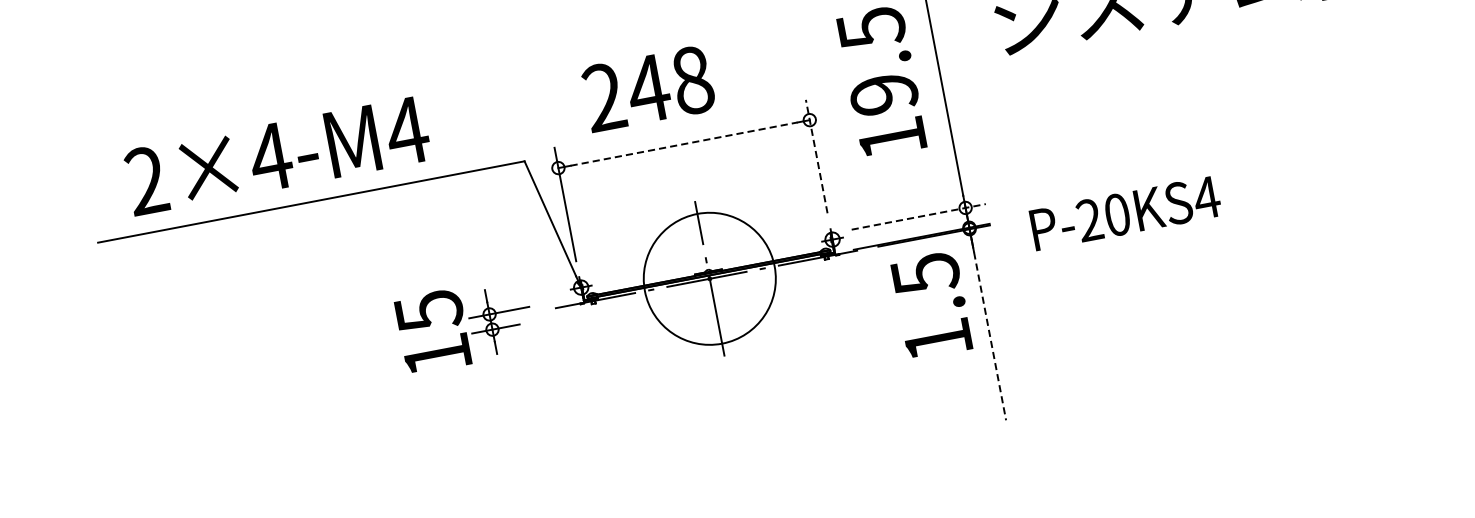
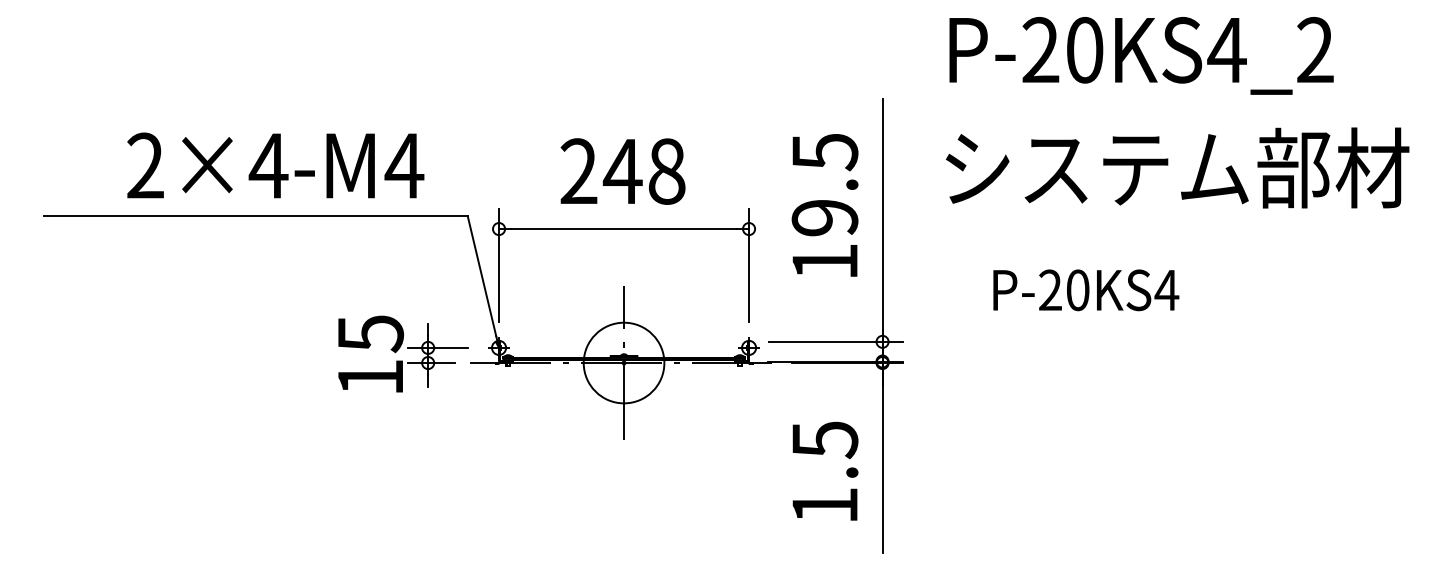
text: (648, 88) -> (622, 171), moved
line: (684, 144) -> (624, 229), dashed -> solid
text: (277, 155) -> (275, 165), moved
line: (817, 155) -> (749, 264), dashed -> solid
text: (1125, 213) -> (1086, 290), moved
line: (918, 216) -> (835, 341), dashed -> solid
circle: (709, 278) -> (623, 362), size x0.62
text: (931, 304) -> (825, 470), moved
part: (465, 324) -> (403, 353), moved
line: (989, 331) -> (882, 464), dashed -> solid

